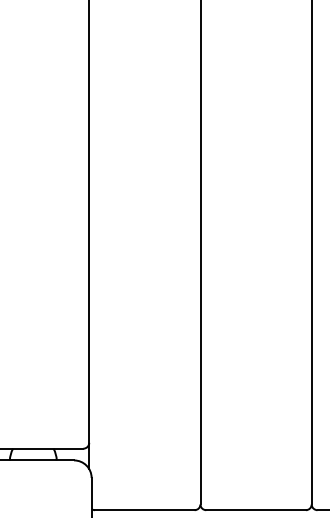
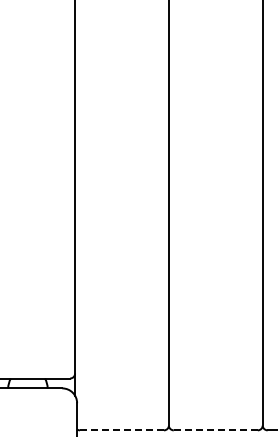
line: (145, 510) -> (122, 430), solid -> dashed
line: (255, 510) -> (215, 430), solid -> dashed

